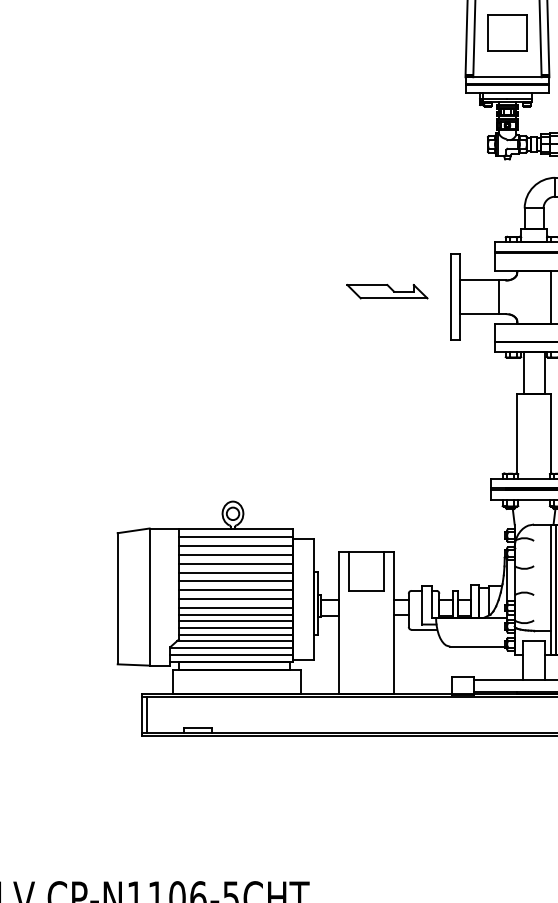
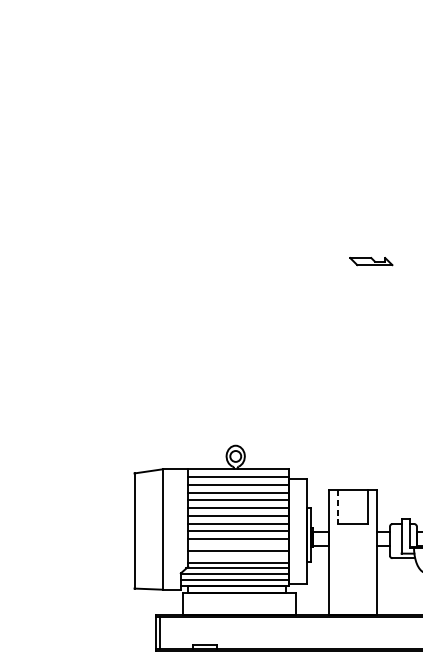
part: (387, 291) -> (371, 261), size x0.6
line: (349, 571) -> (337, 507), solid -> dashed
line: (235, 614) -> (237, 544), removed
line: (235, 628) -> (237, 557), removed

